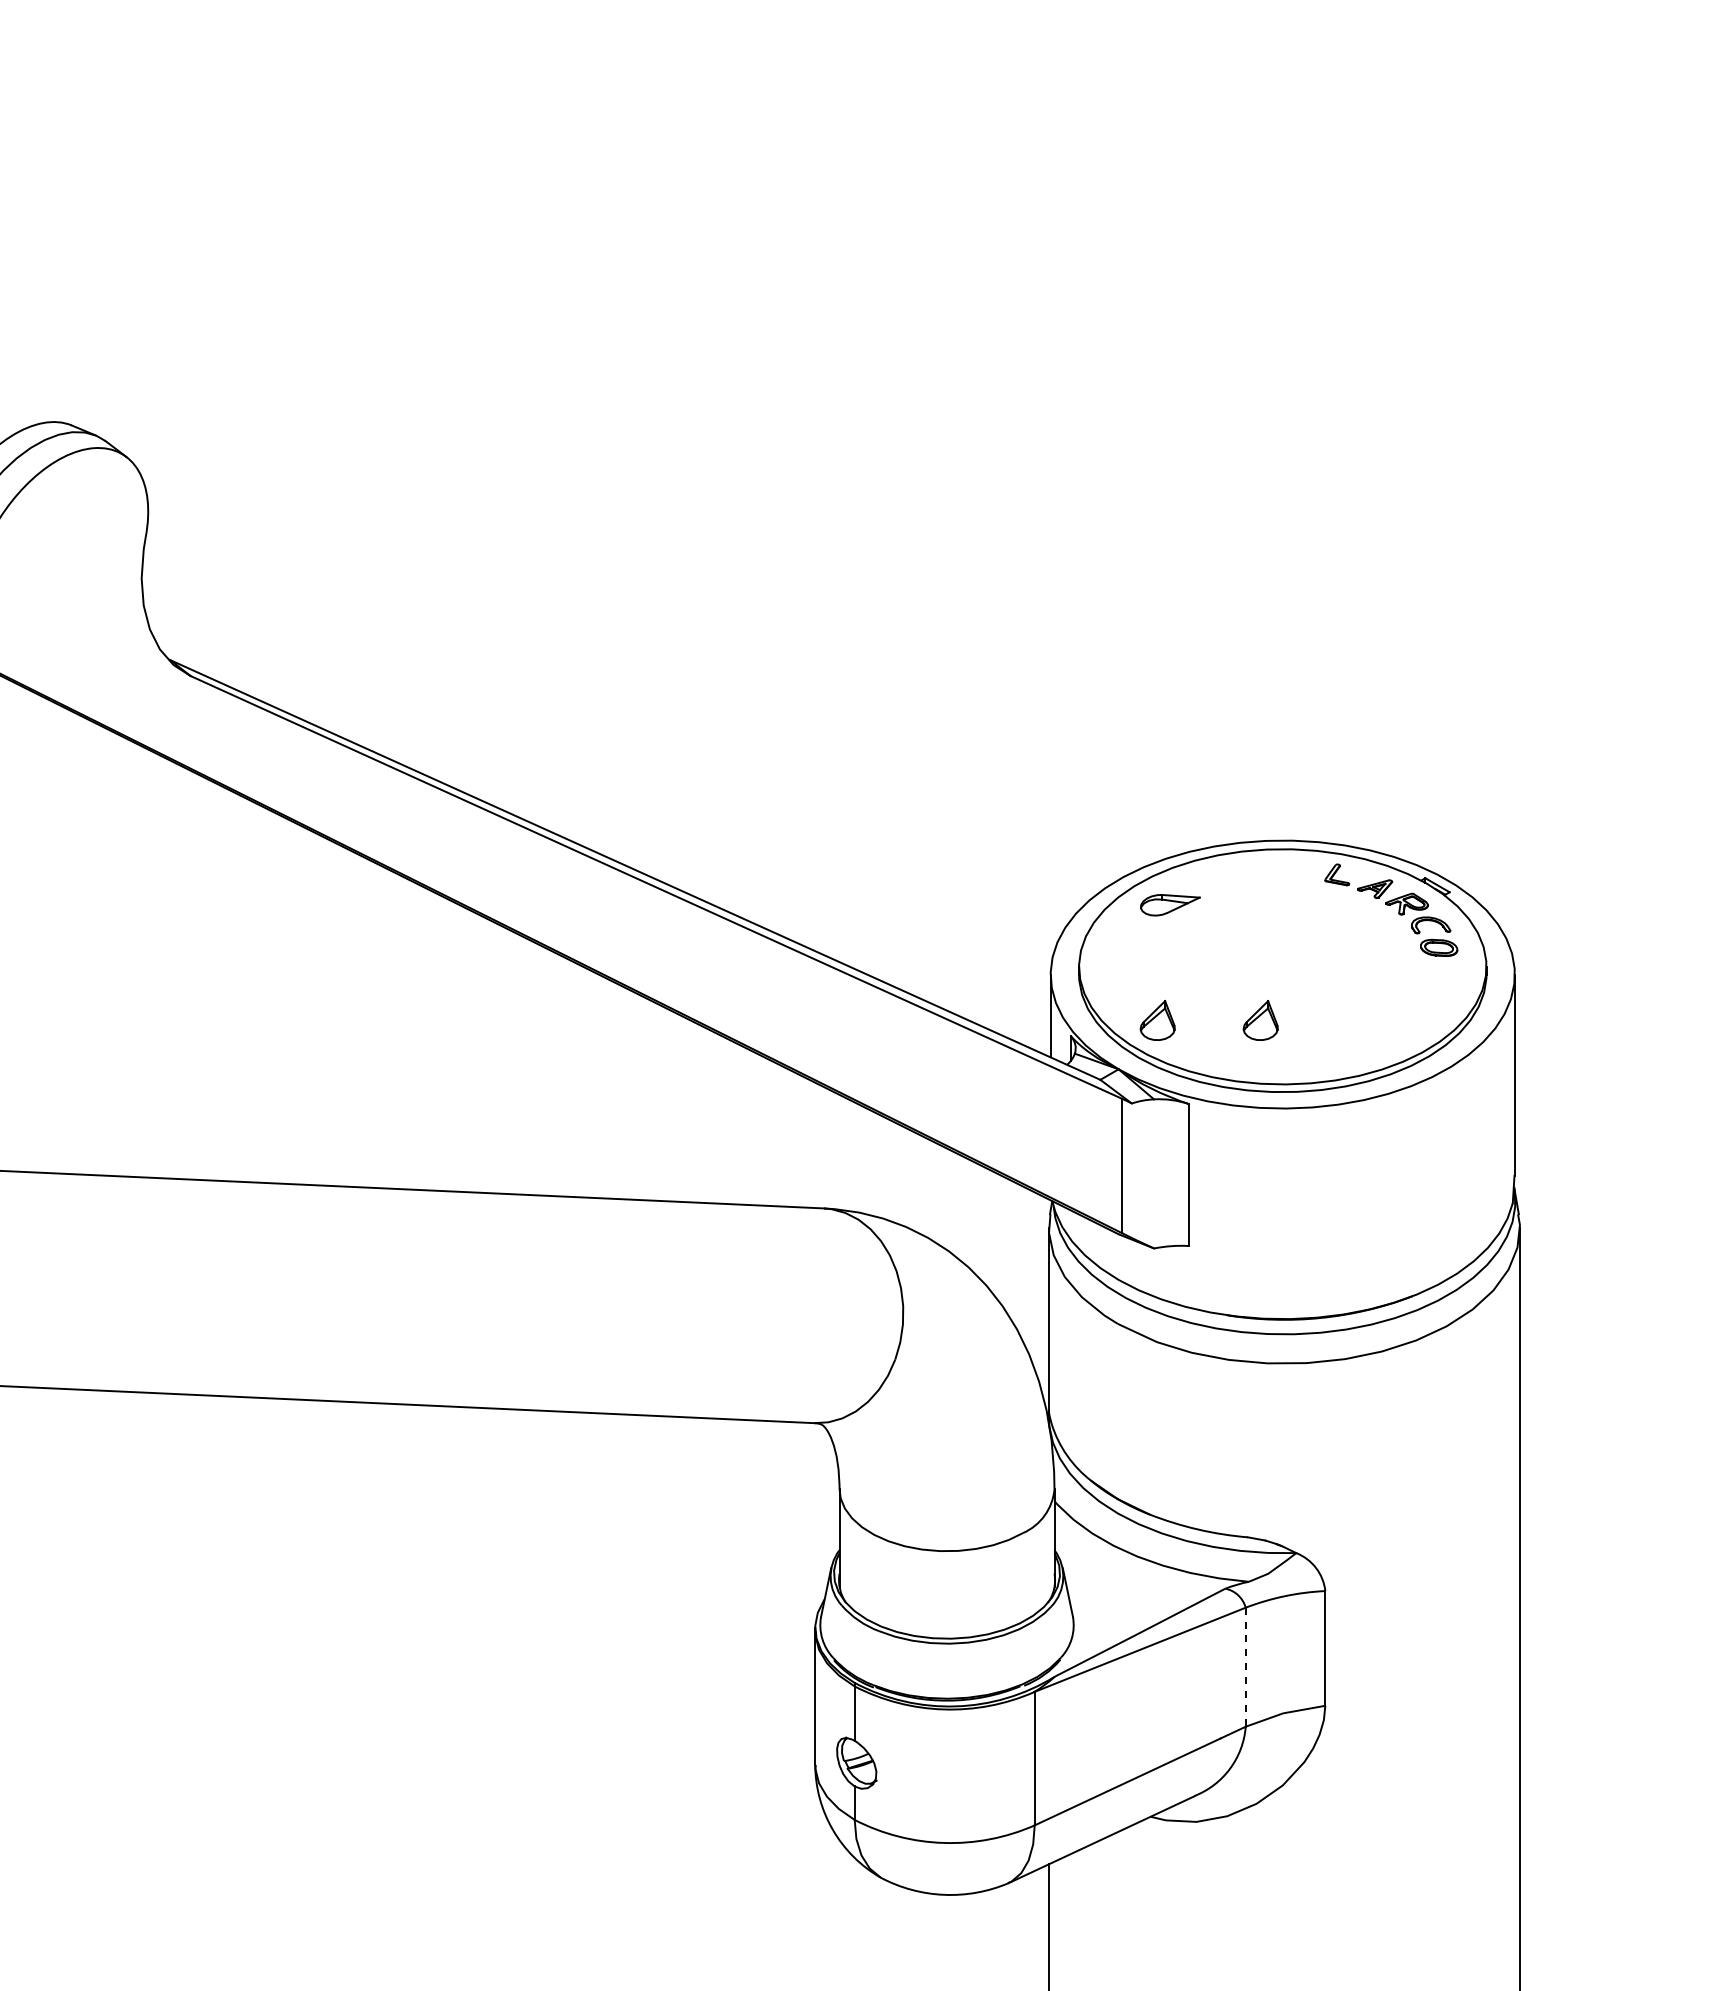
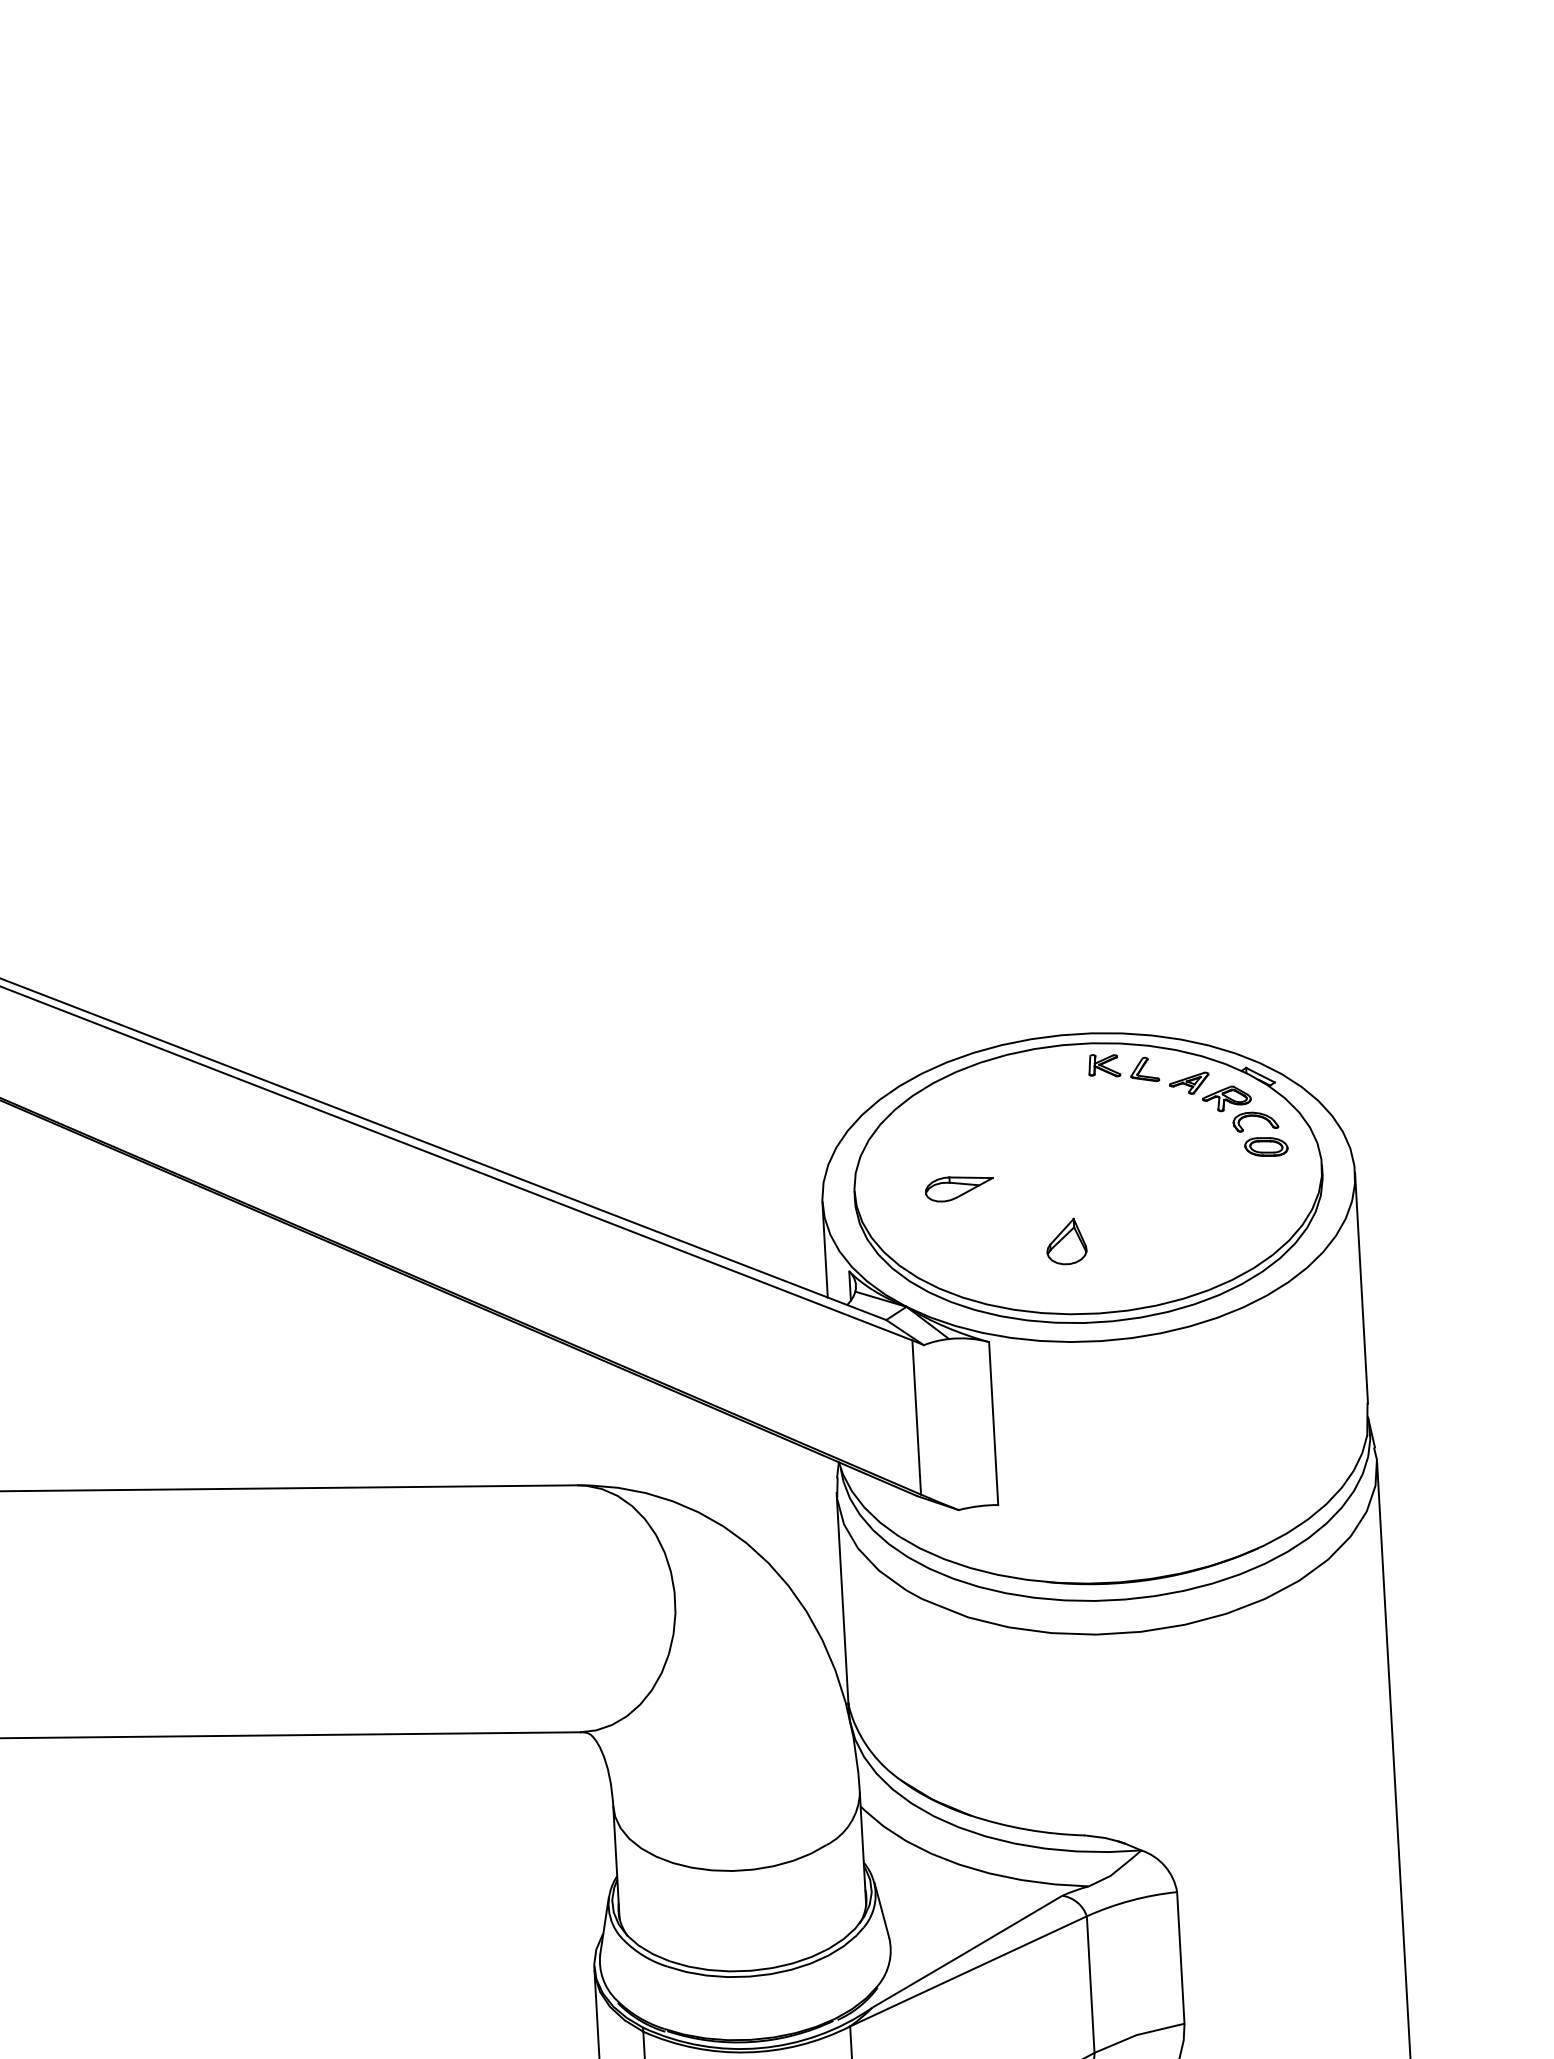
part: (1302, 869) -> (1104, 1065), added
part: (1170, 905) -> (959, 1188), moved
part: (1157, 1020) -> (947, 1248), removed
line: (1245, 1667) -> (1090, 1984), dashed -> solid

